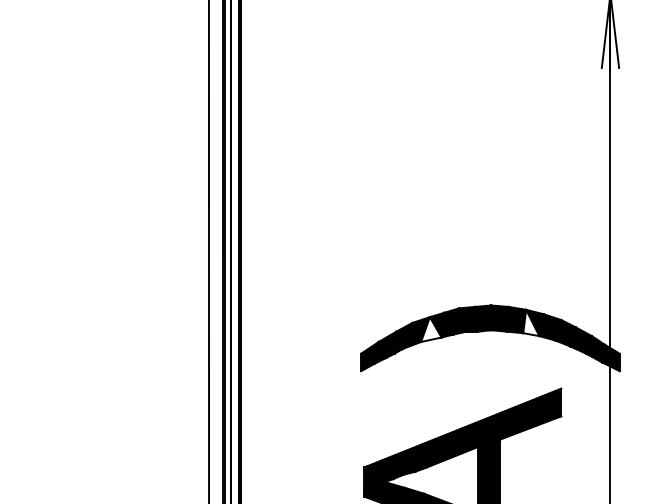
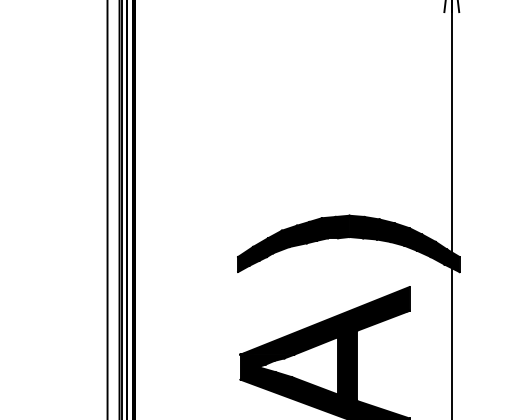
fill: (531, 322) -> (384, 230), added
fill: (431, 329) -> (298, 236), added

